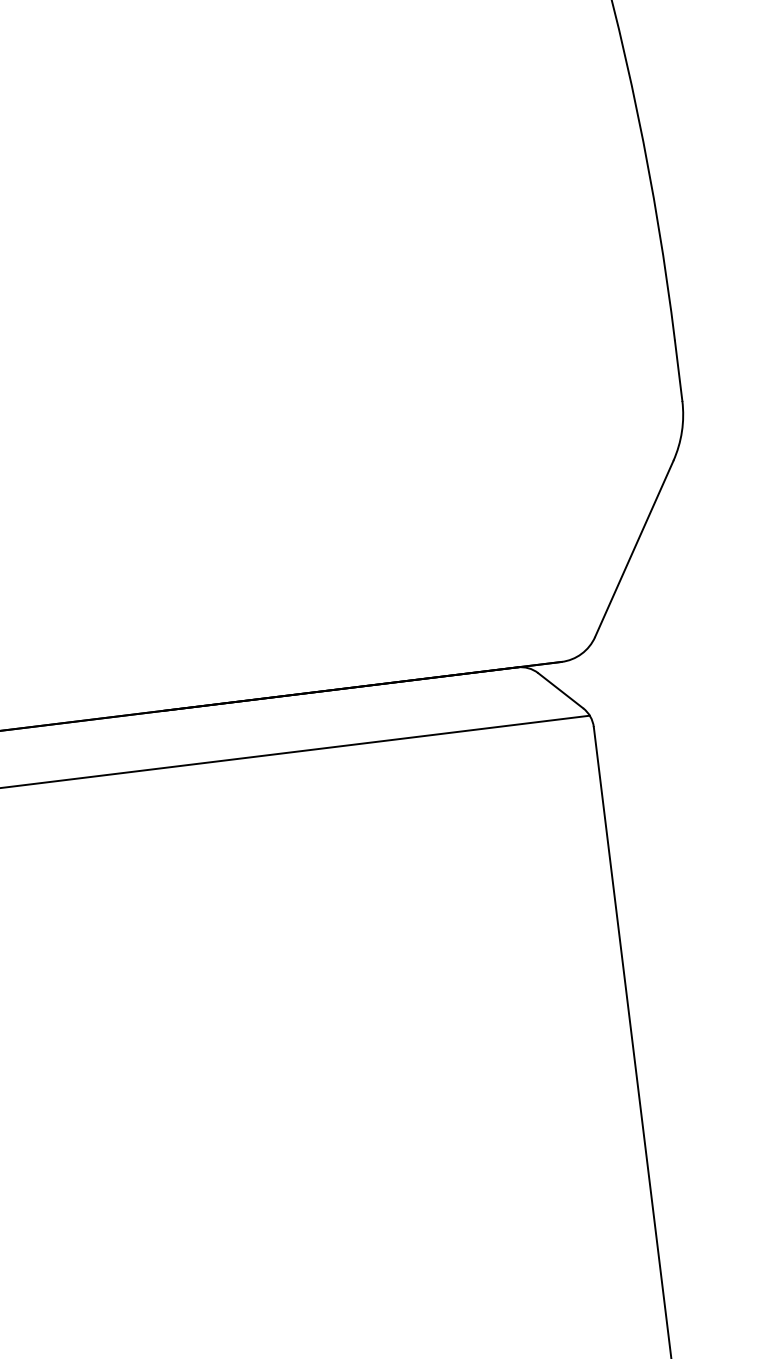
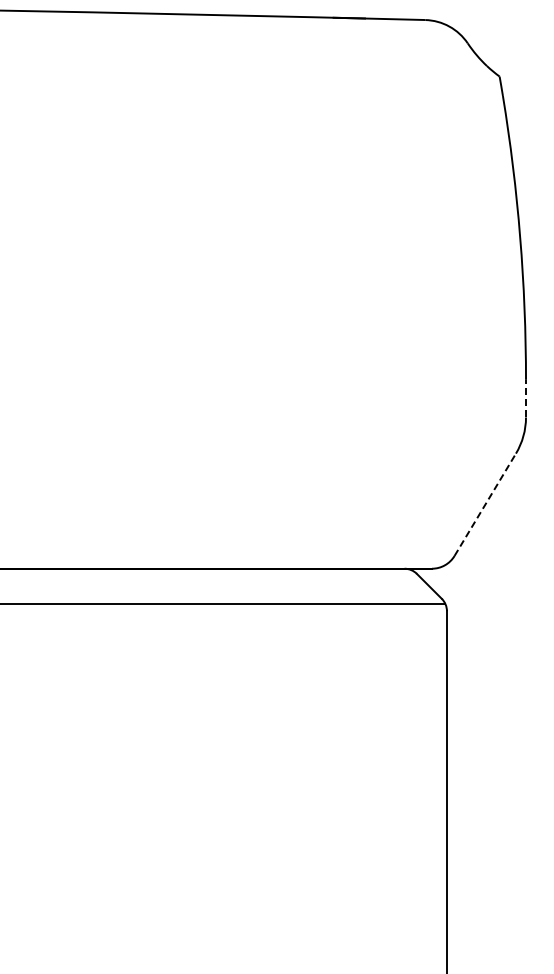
line: (679, 370) -> (526, 398), solid -> dashed
line: (634, 548) -> (485, 504), solid -> dashed

